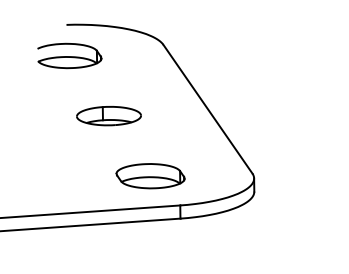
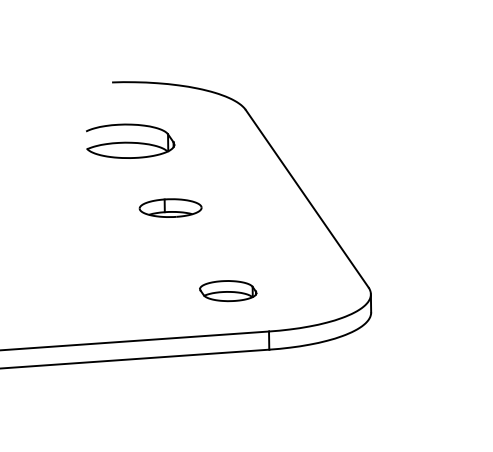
part: (69, 55) -> (130, 140), moved
part: (108, 115) -> (170, 207), size x0.7
part: (150, 175) -> (228, 290), size x0.6

